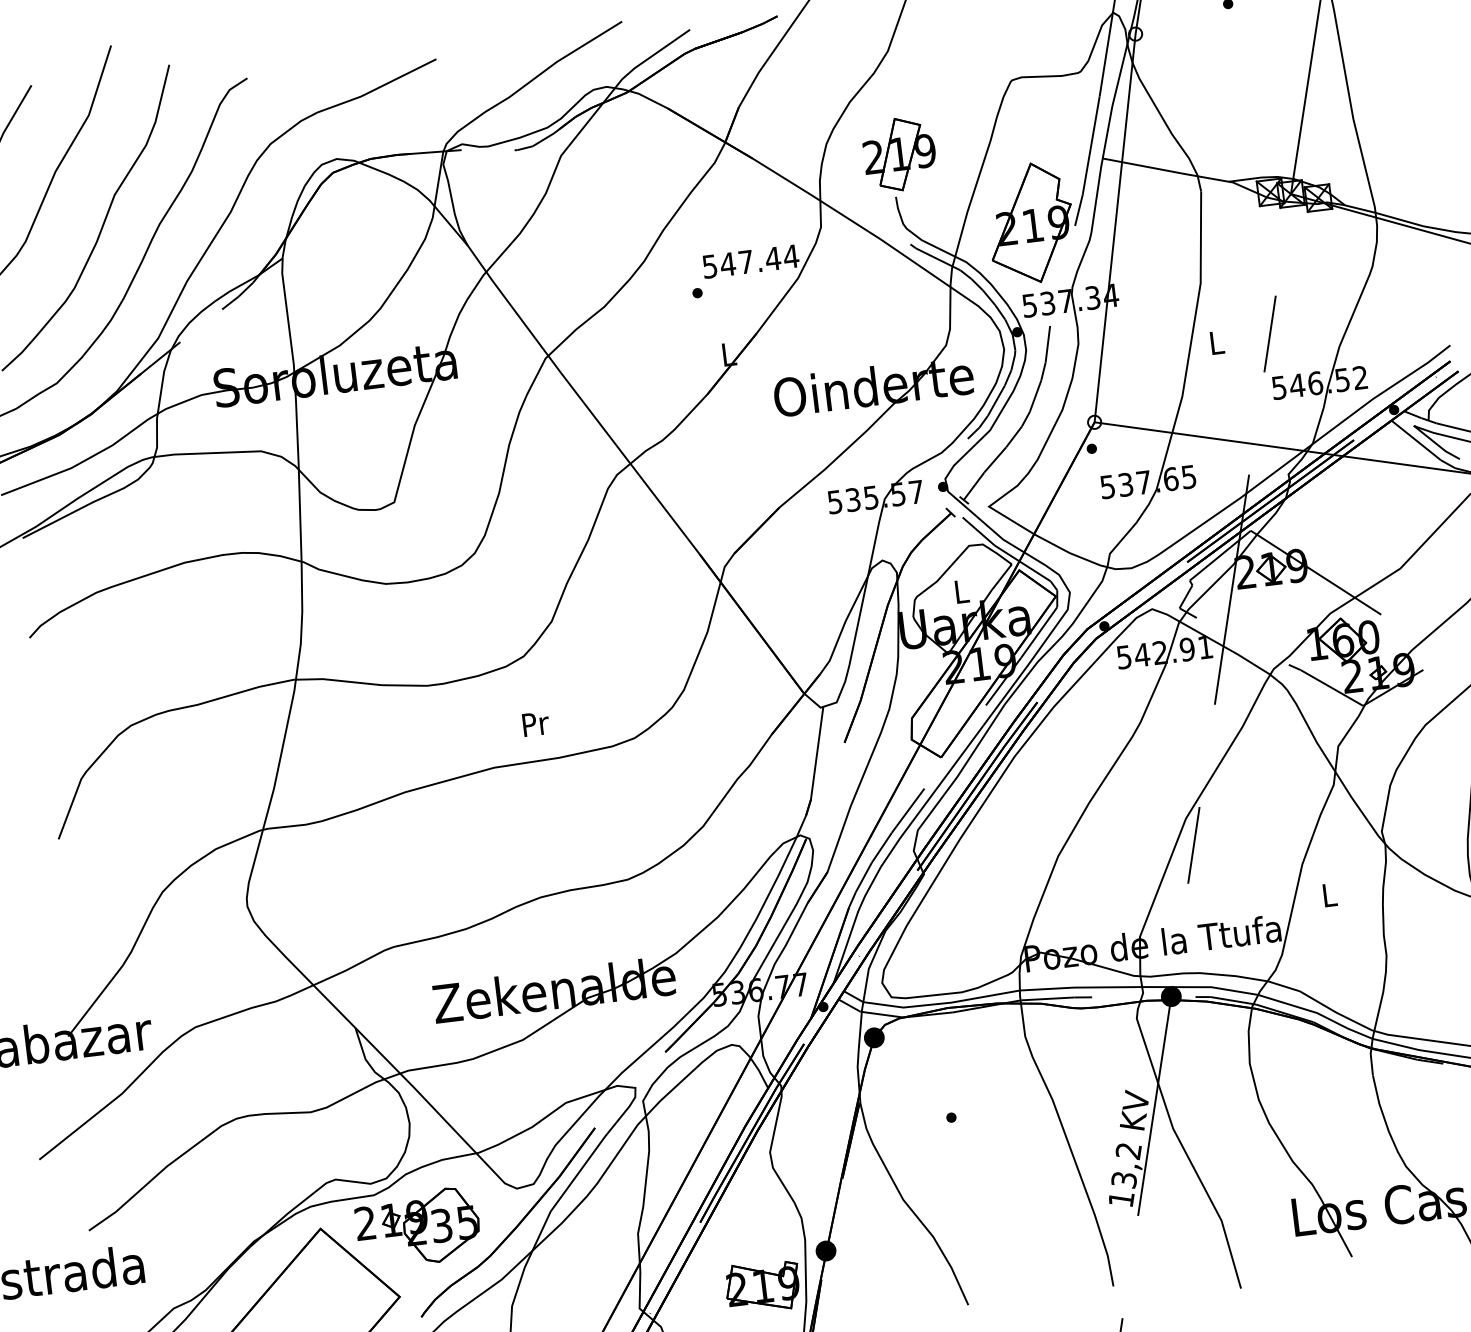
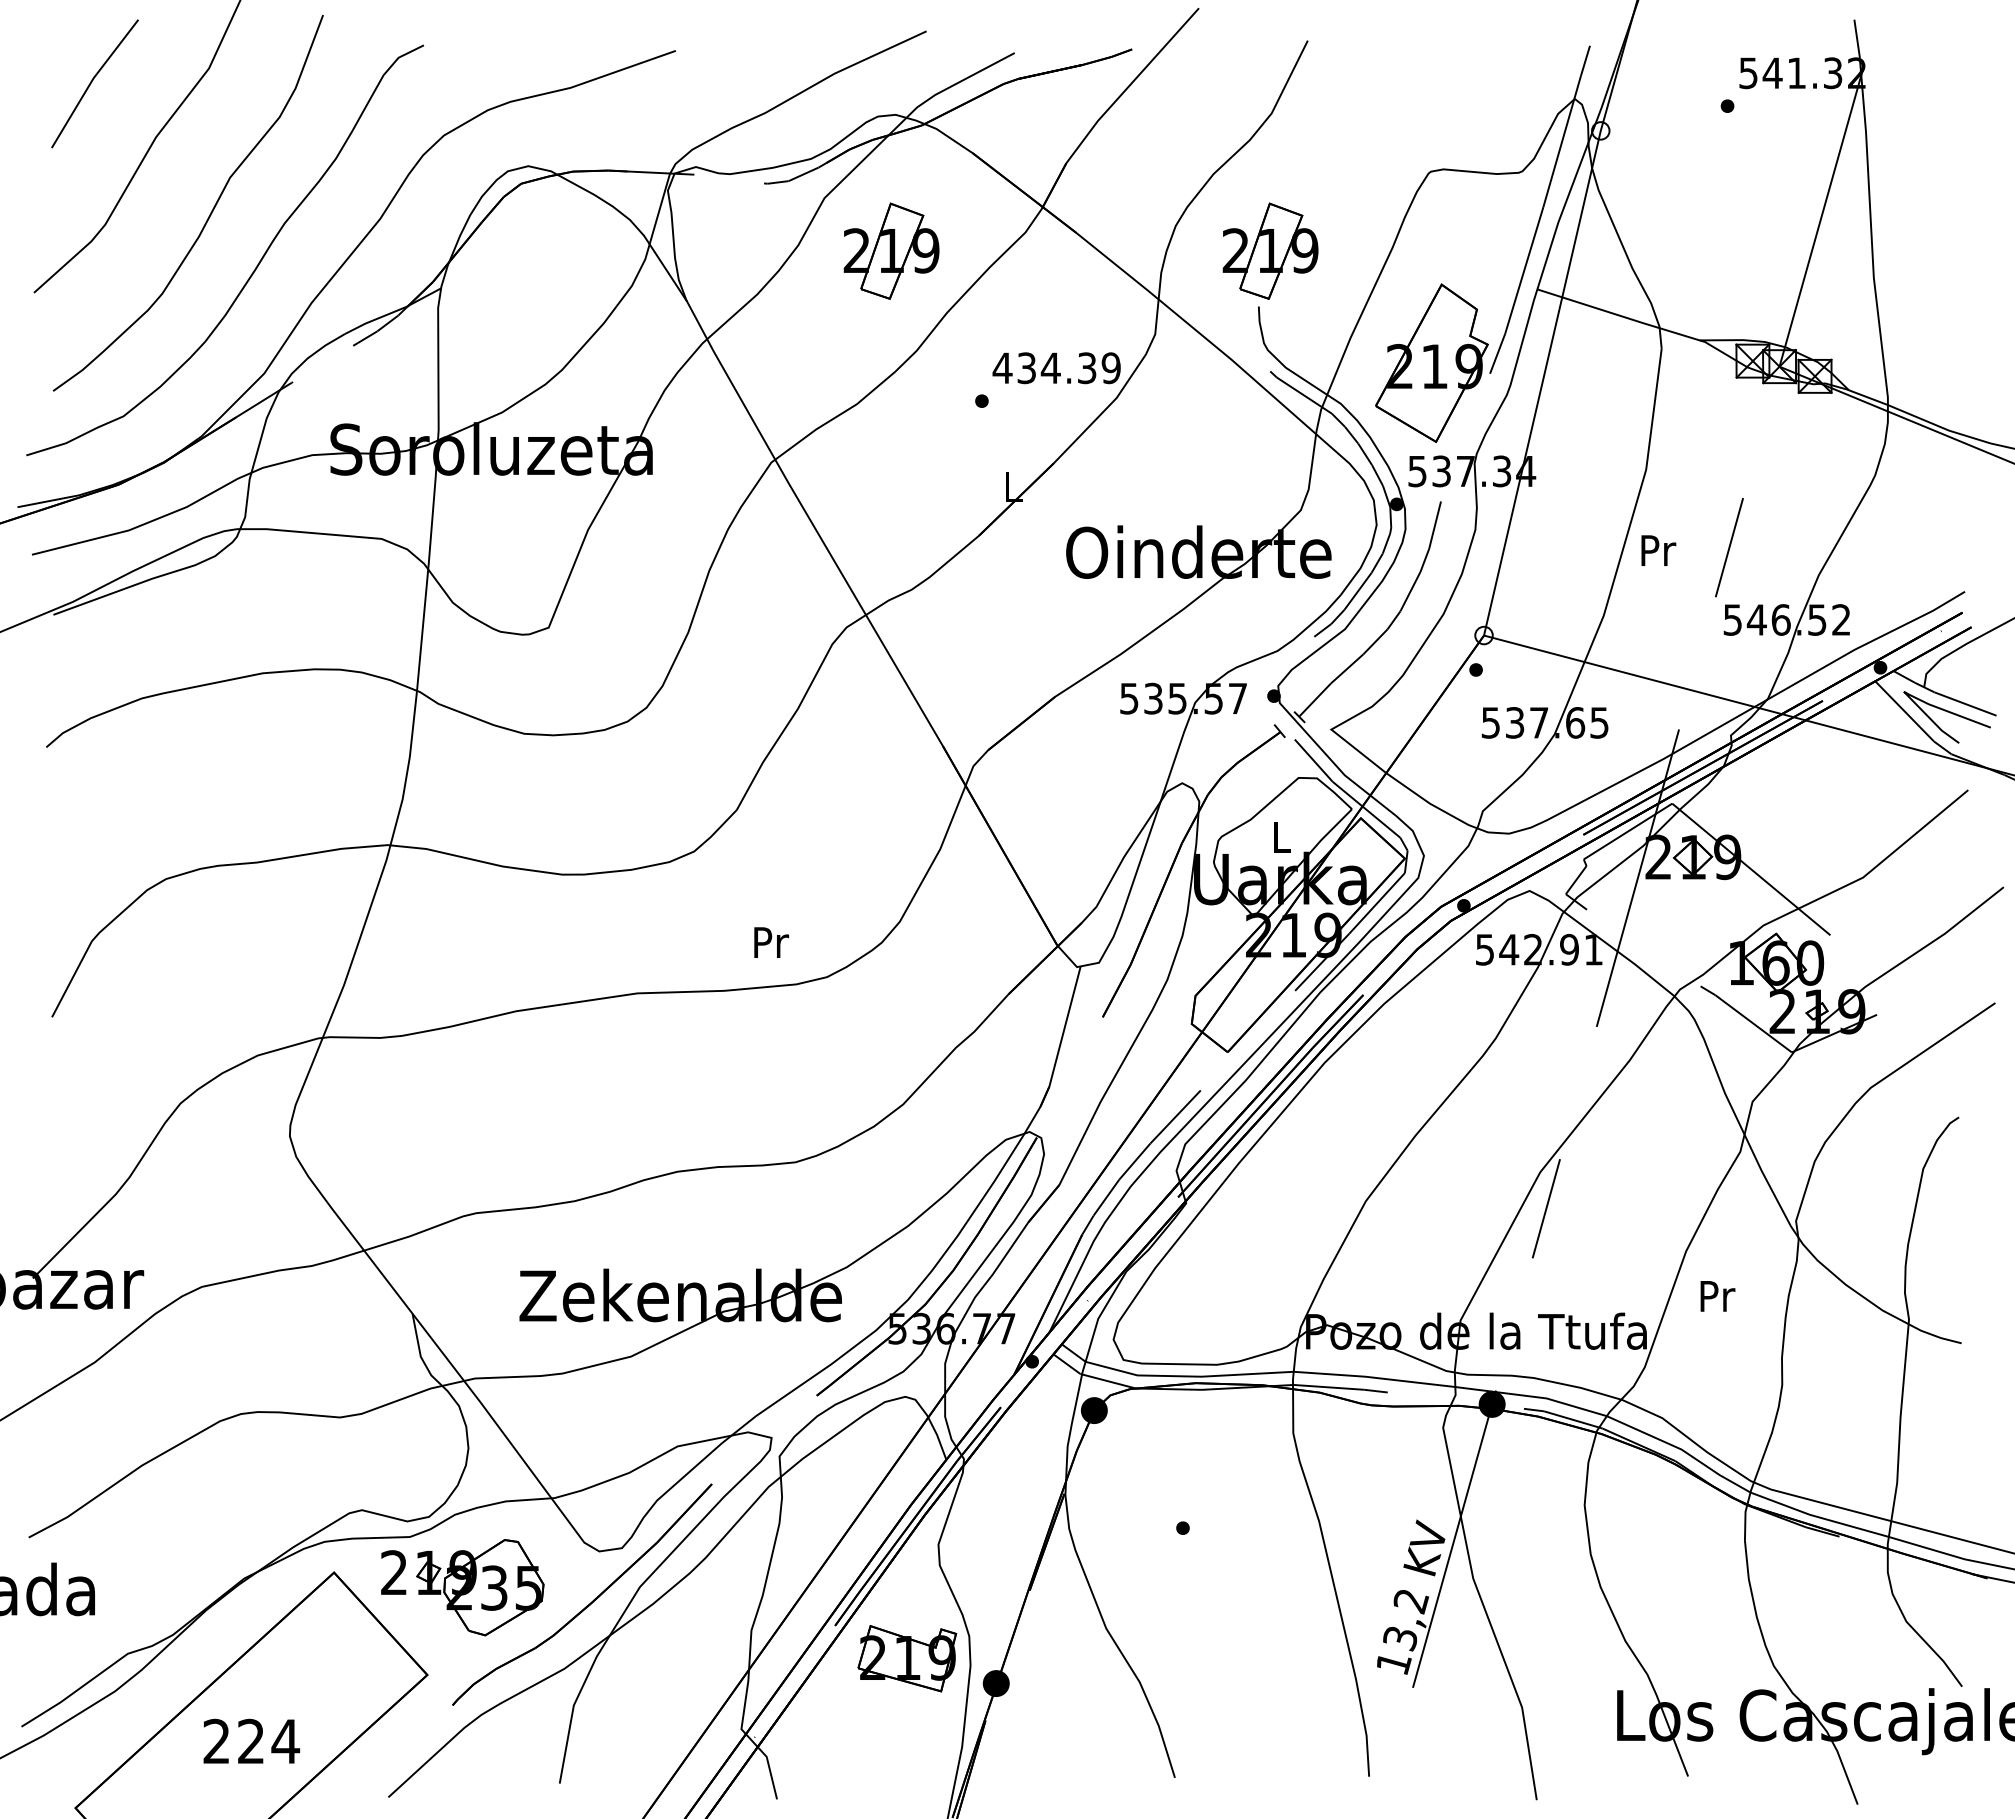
part: (616, 188) -> (891, 250), added
text: (750, 261) -> (1056, 368), 547.44 -> 434.39
text: (1217, 342) -> (1658, 550), L -> Pr
text: (536, 723) -> (771, 942), moved
text: (1329, 895) -> (1717, 1296), L -> Pr
part: (763, 1286) -> (907, 1658), moved

